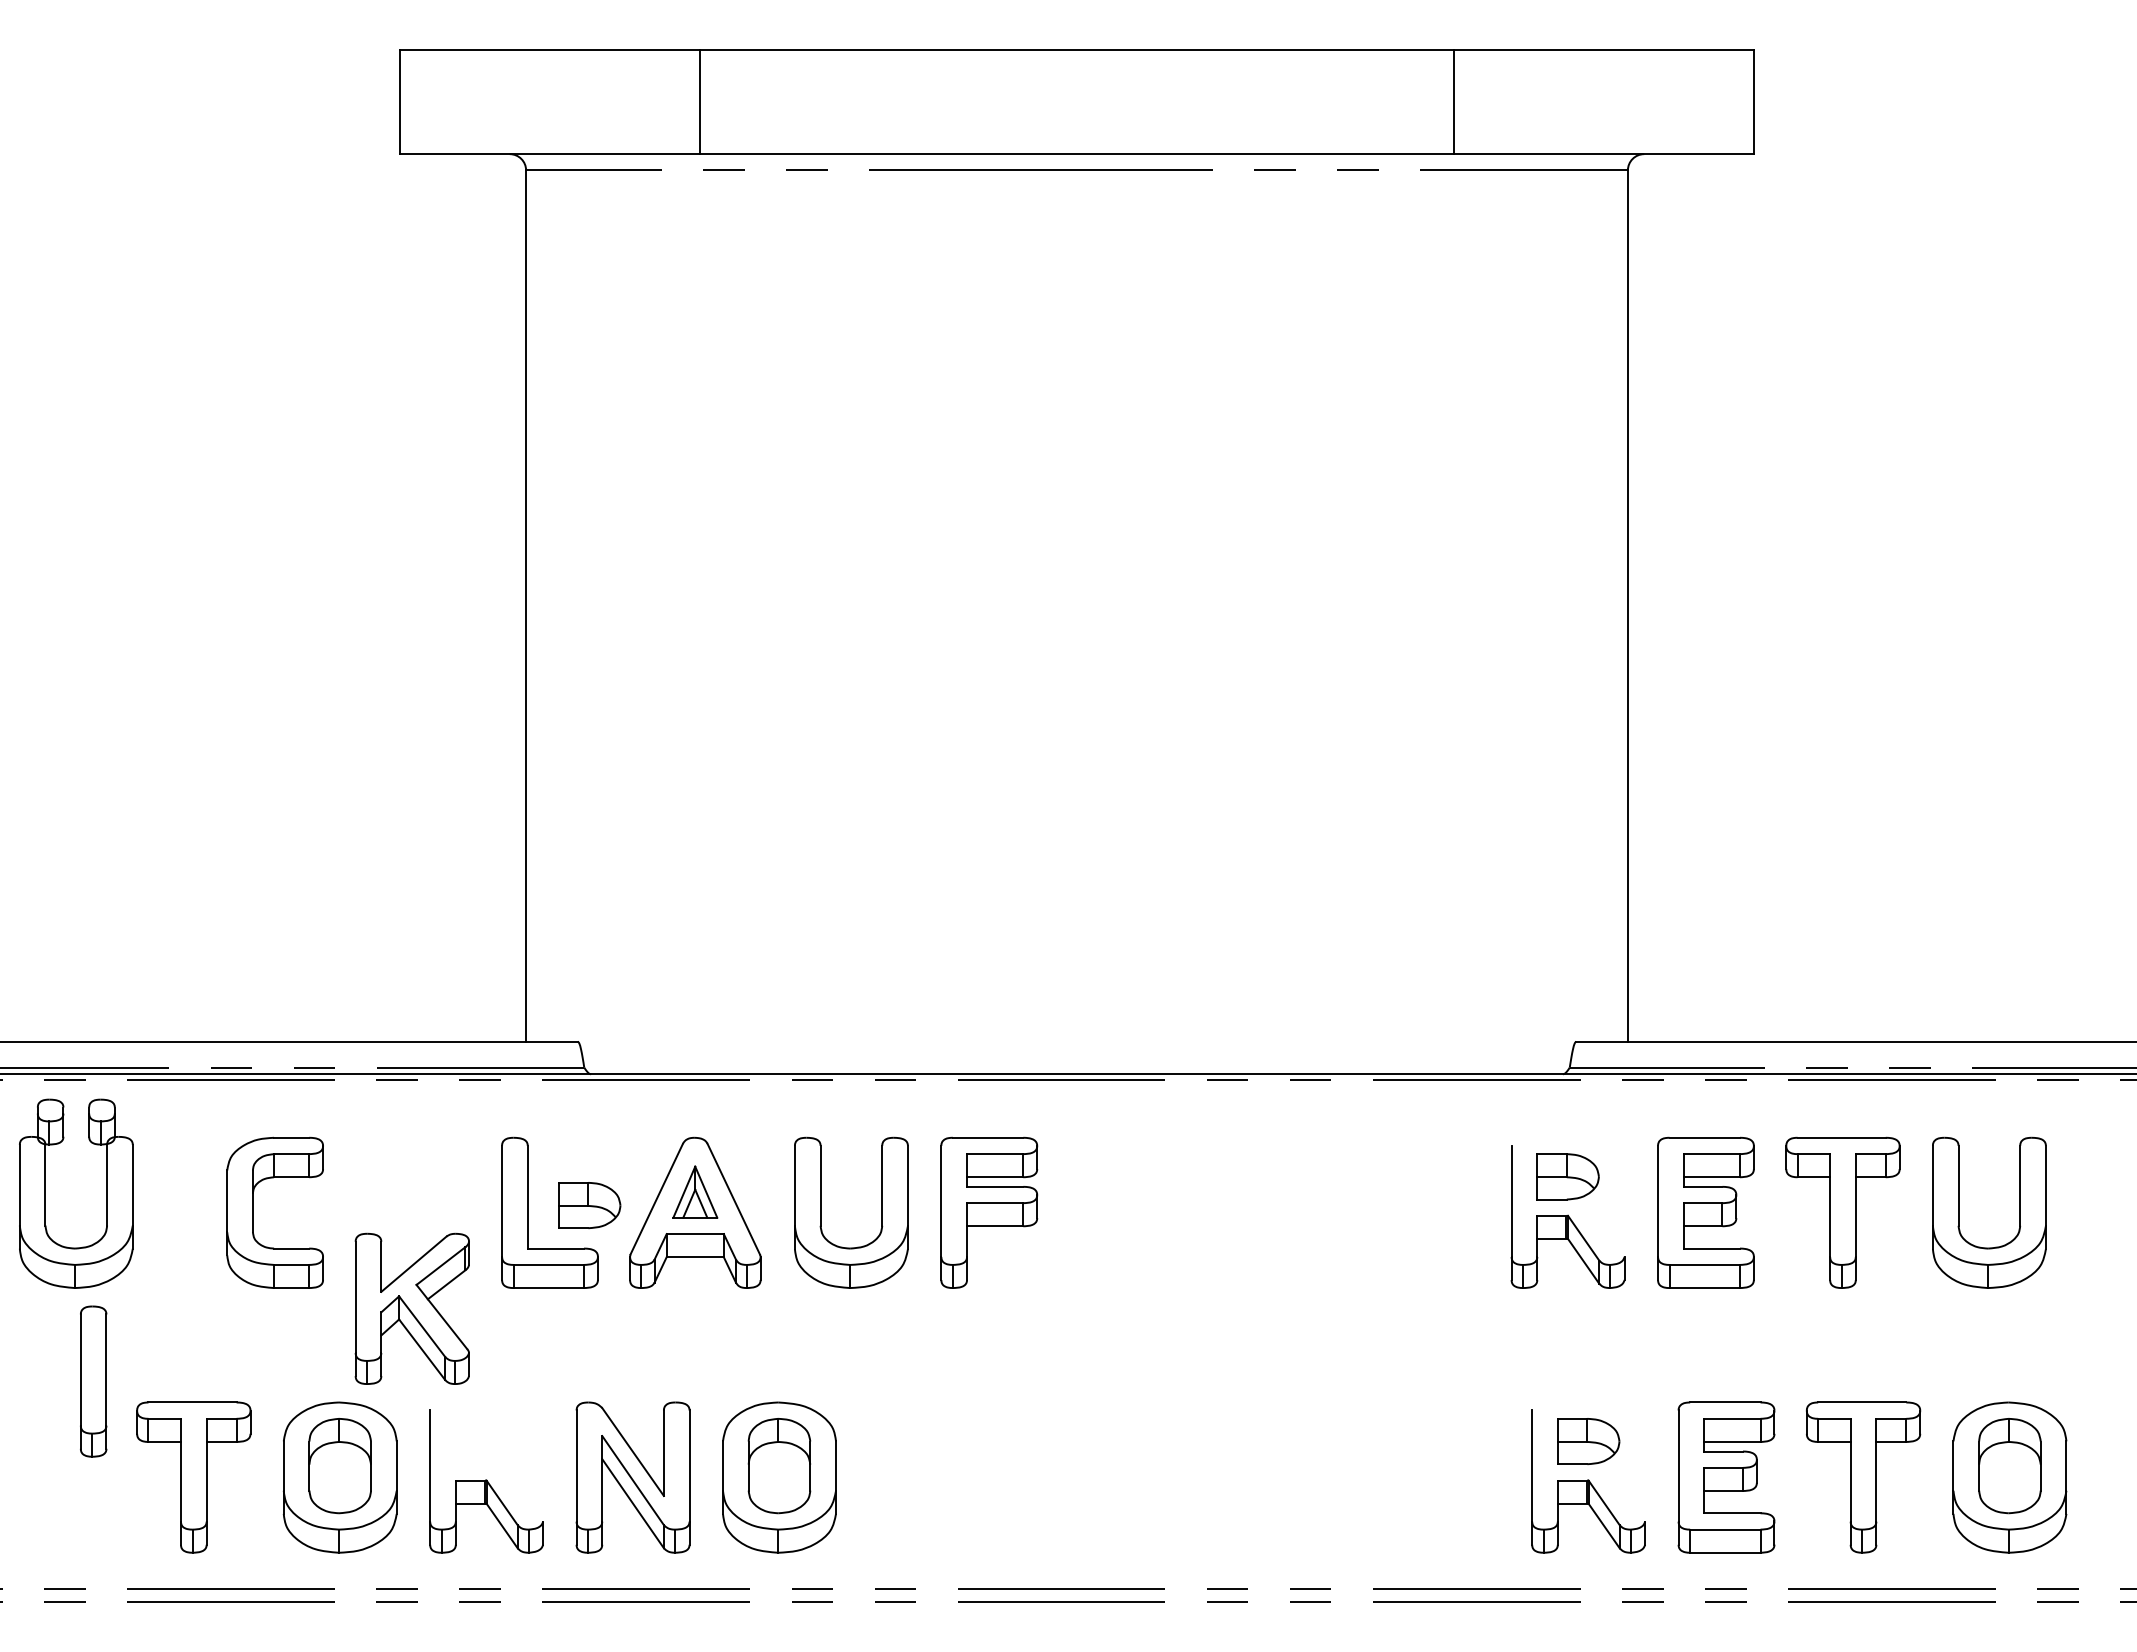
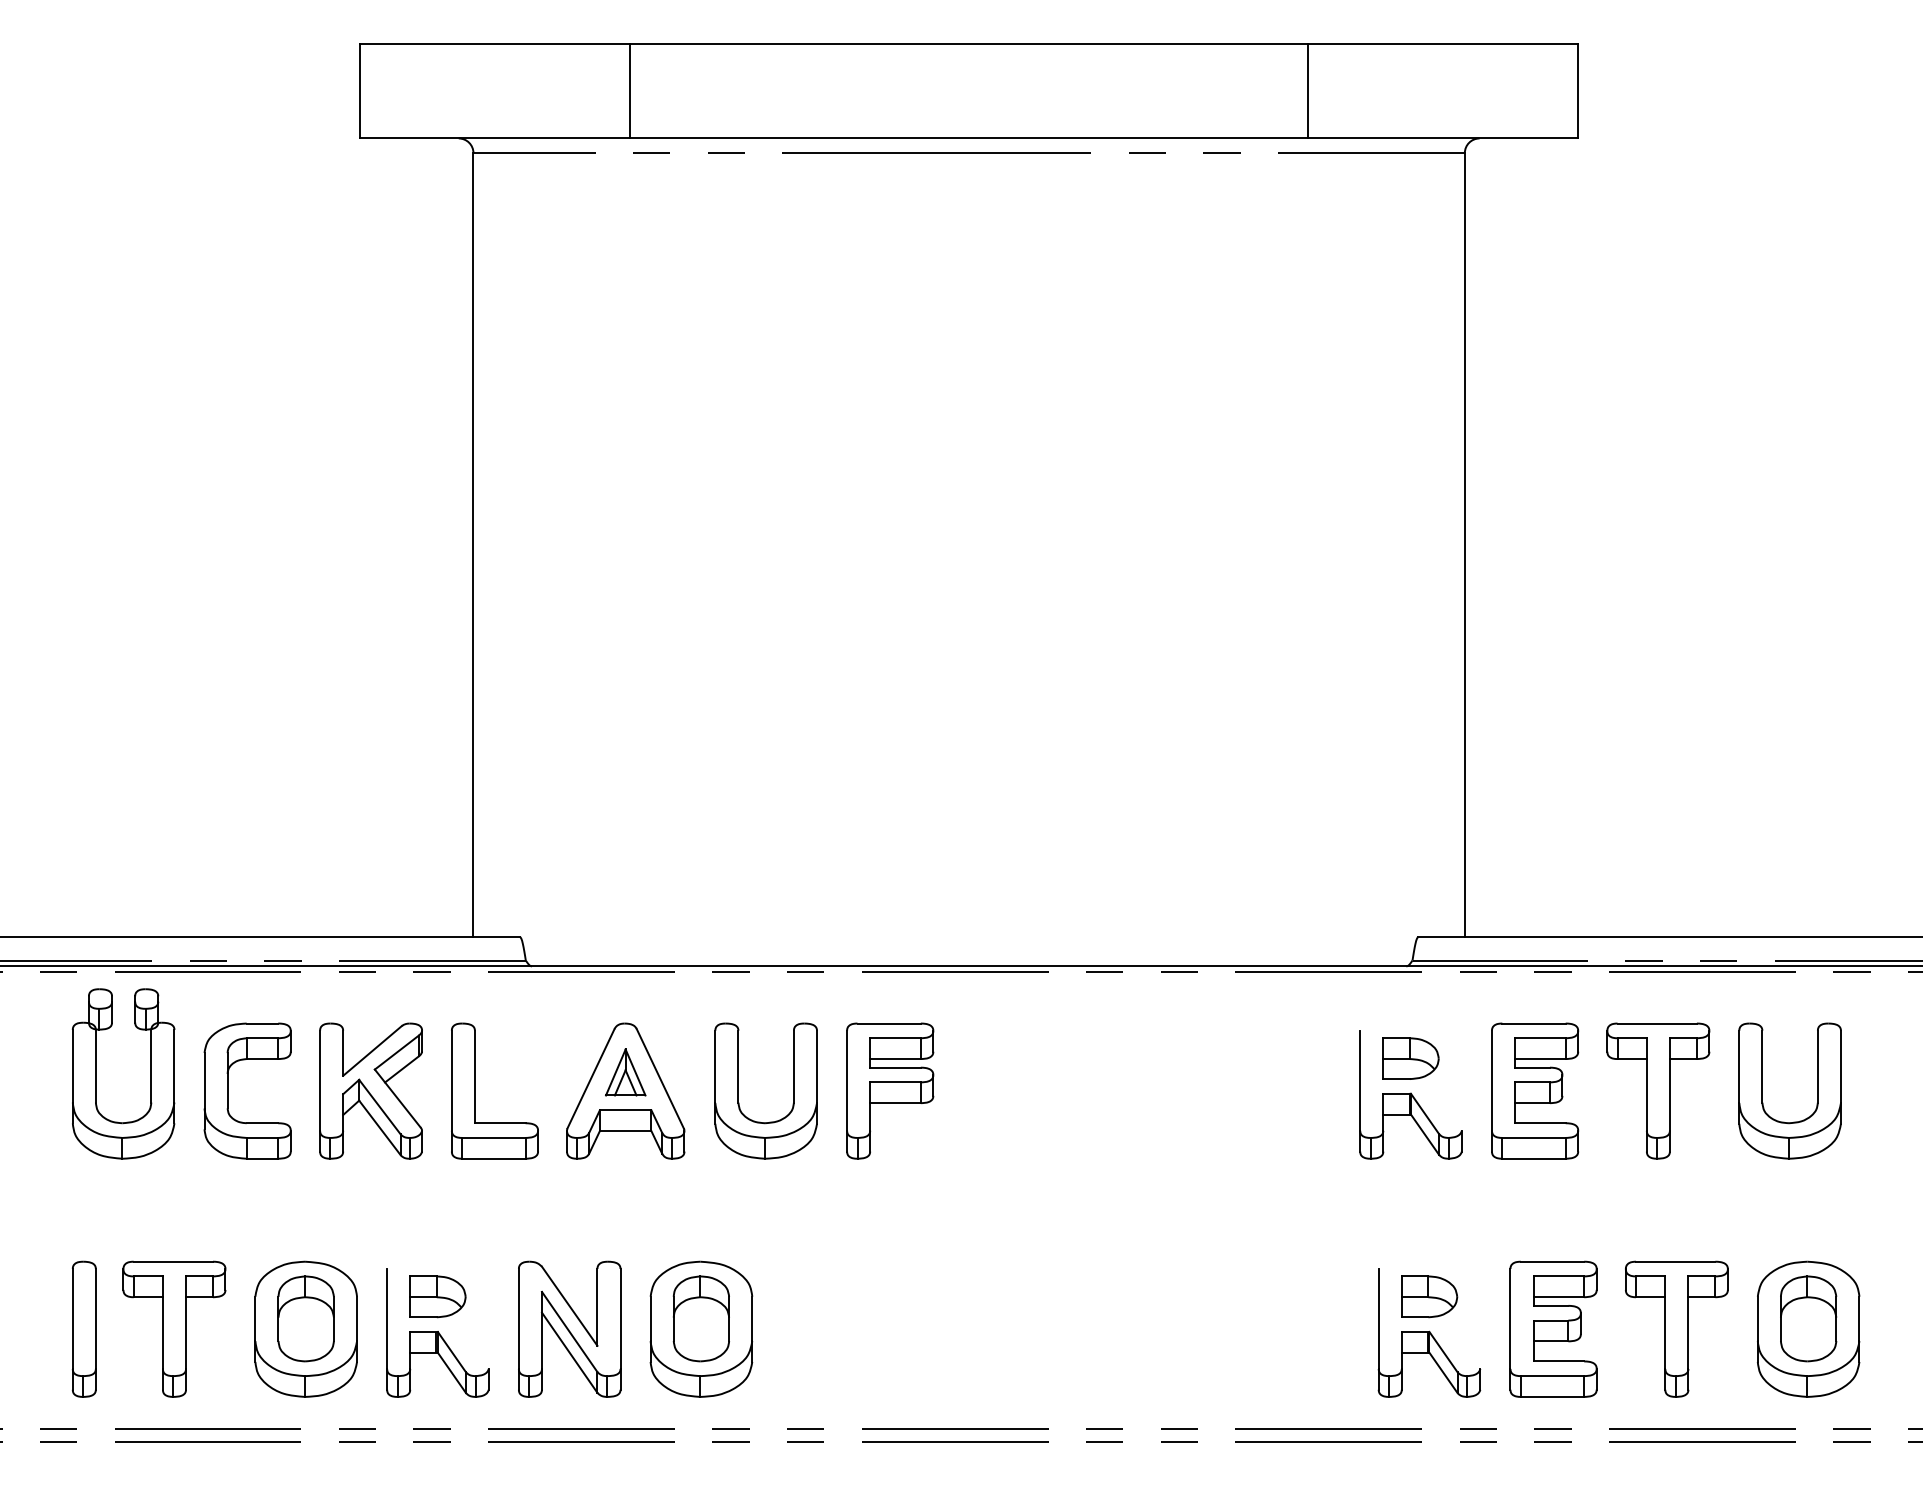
part: (106, 1193) -> (150, 1073), moved
part: (589, 1205) -> (437, 1296), moved
part: (411, 1308) -> (370, 1090), moved
part: (93, 1381) -> (84, 1329), moved

